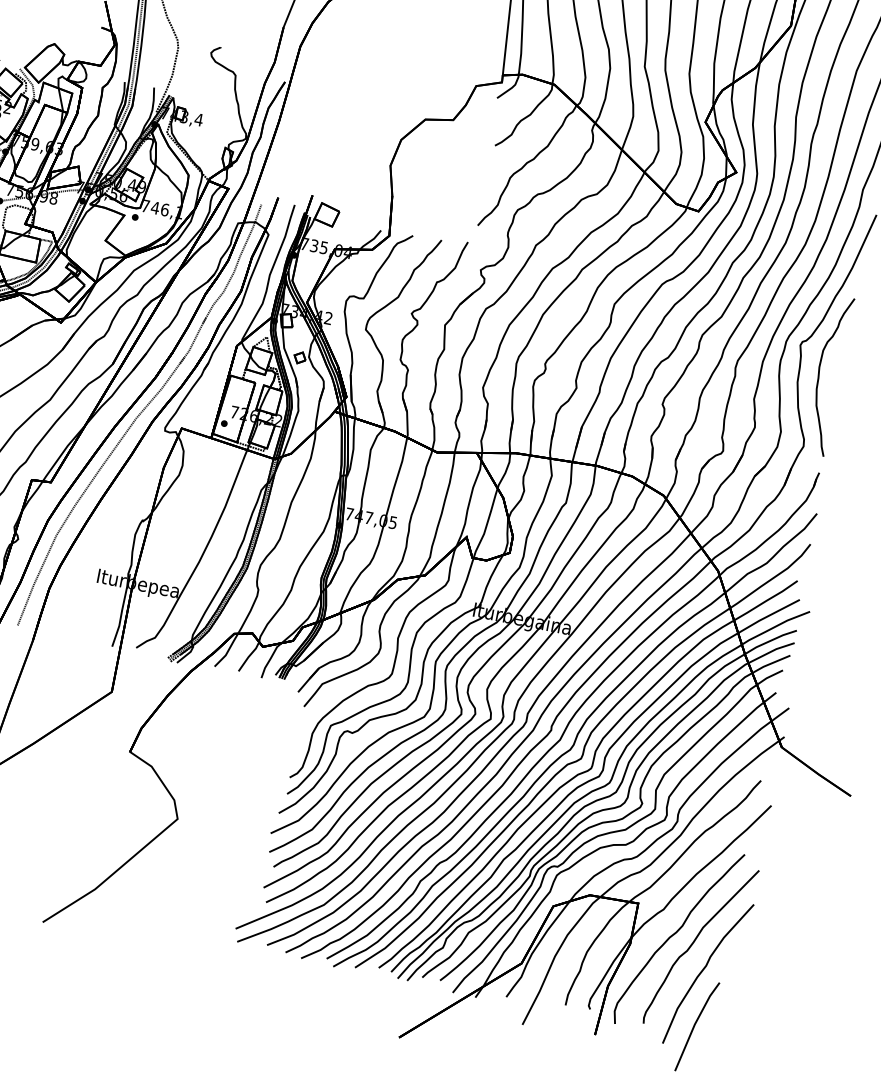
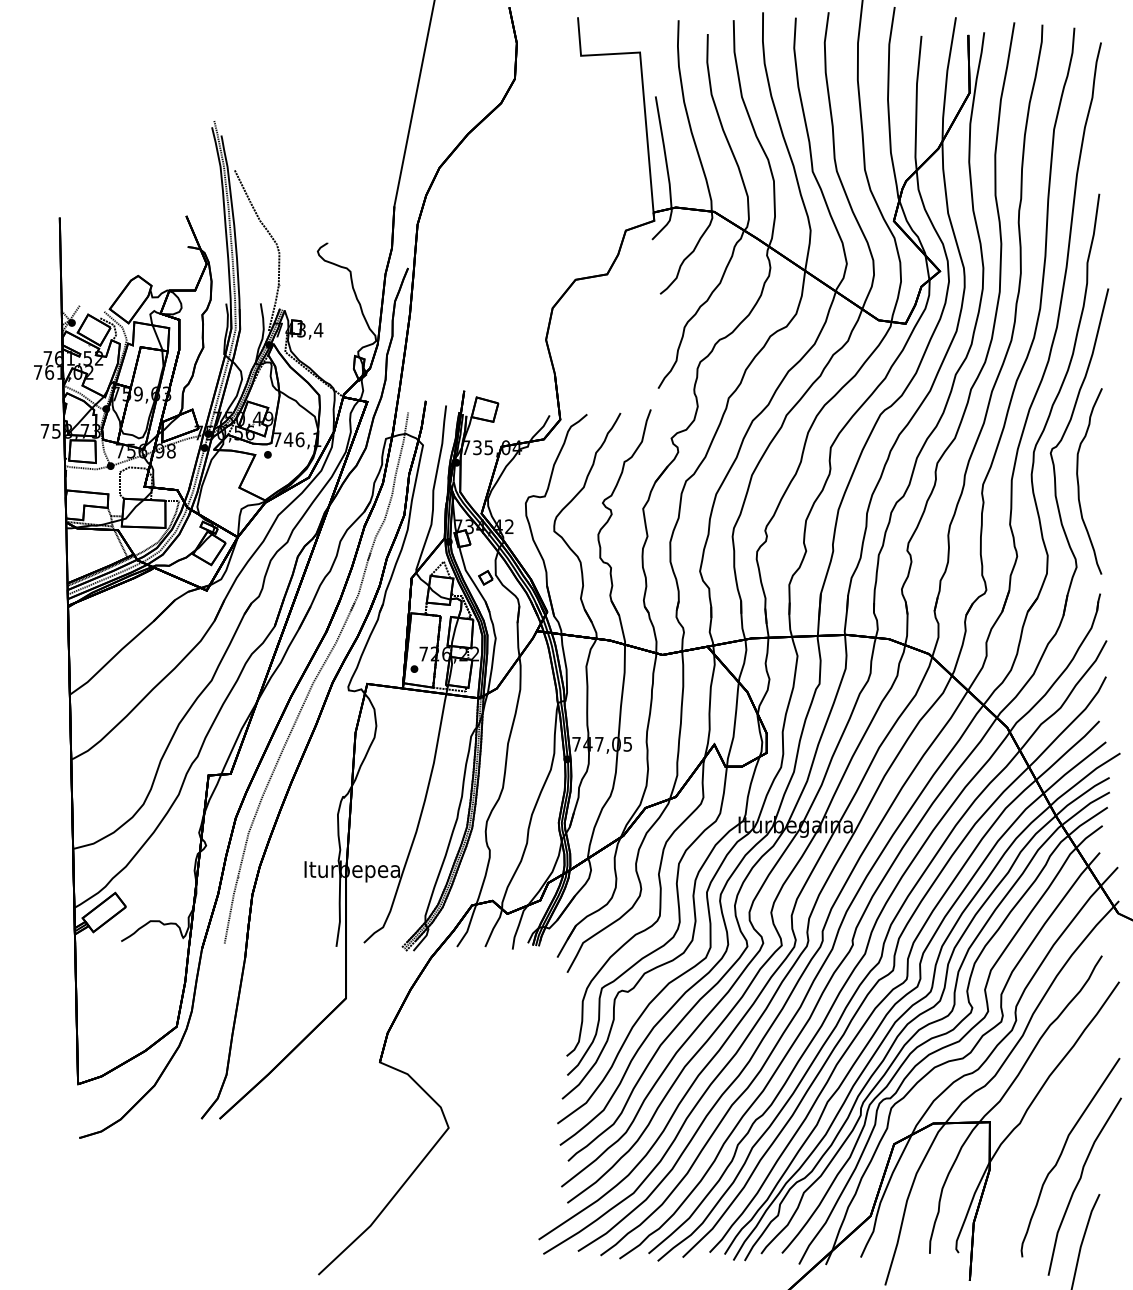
part: (676, 934) -> (1039, 1148), removed

